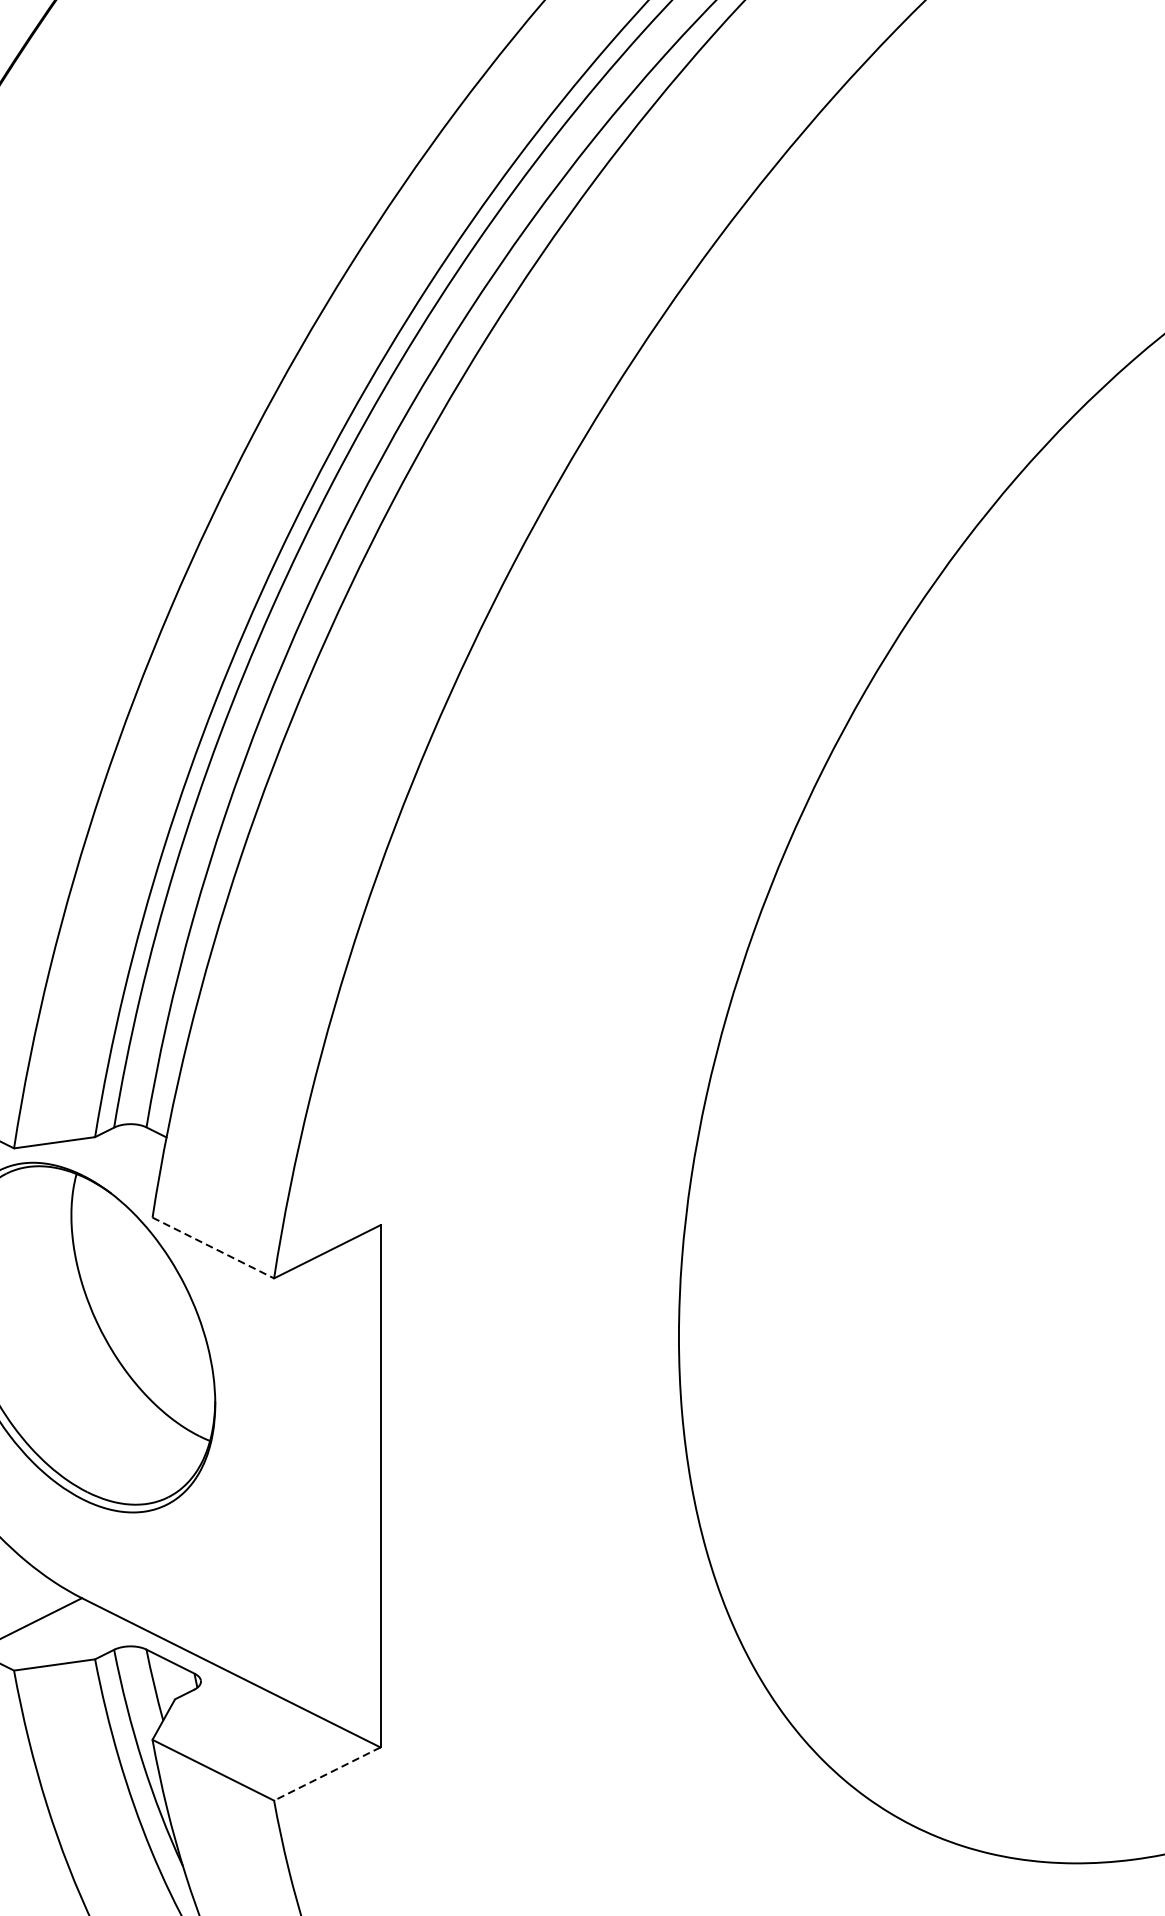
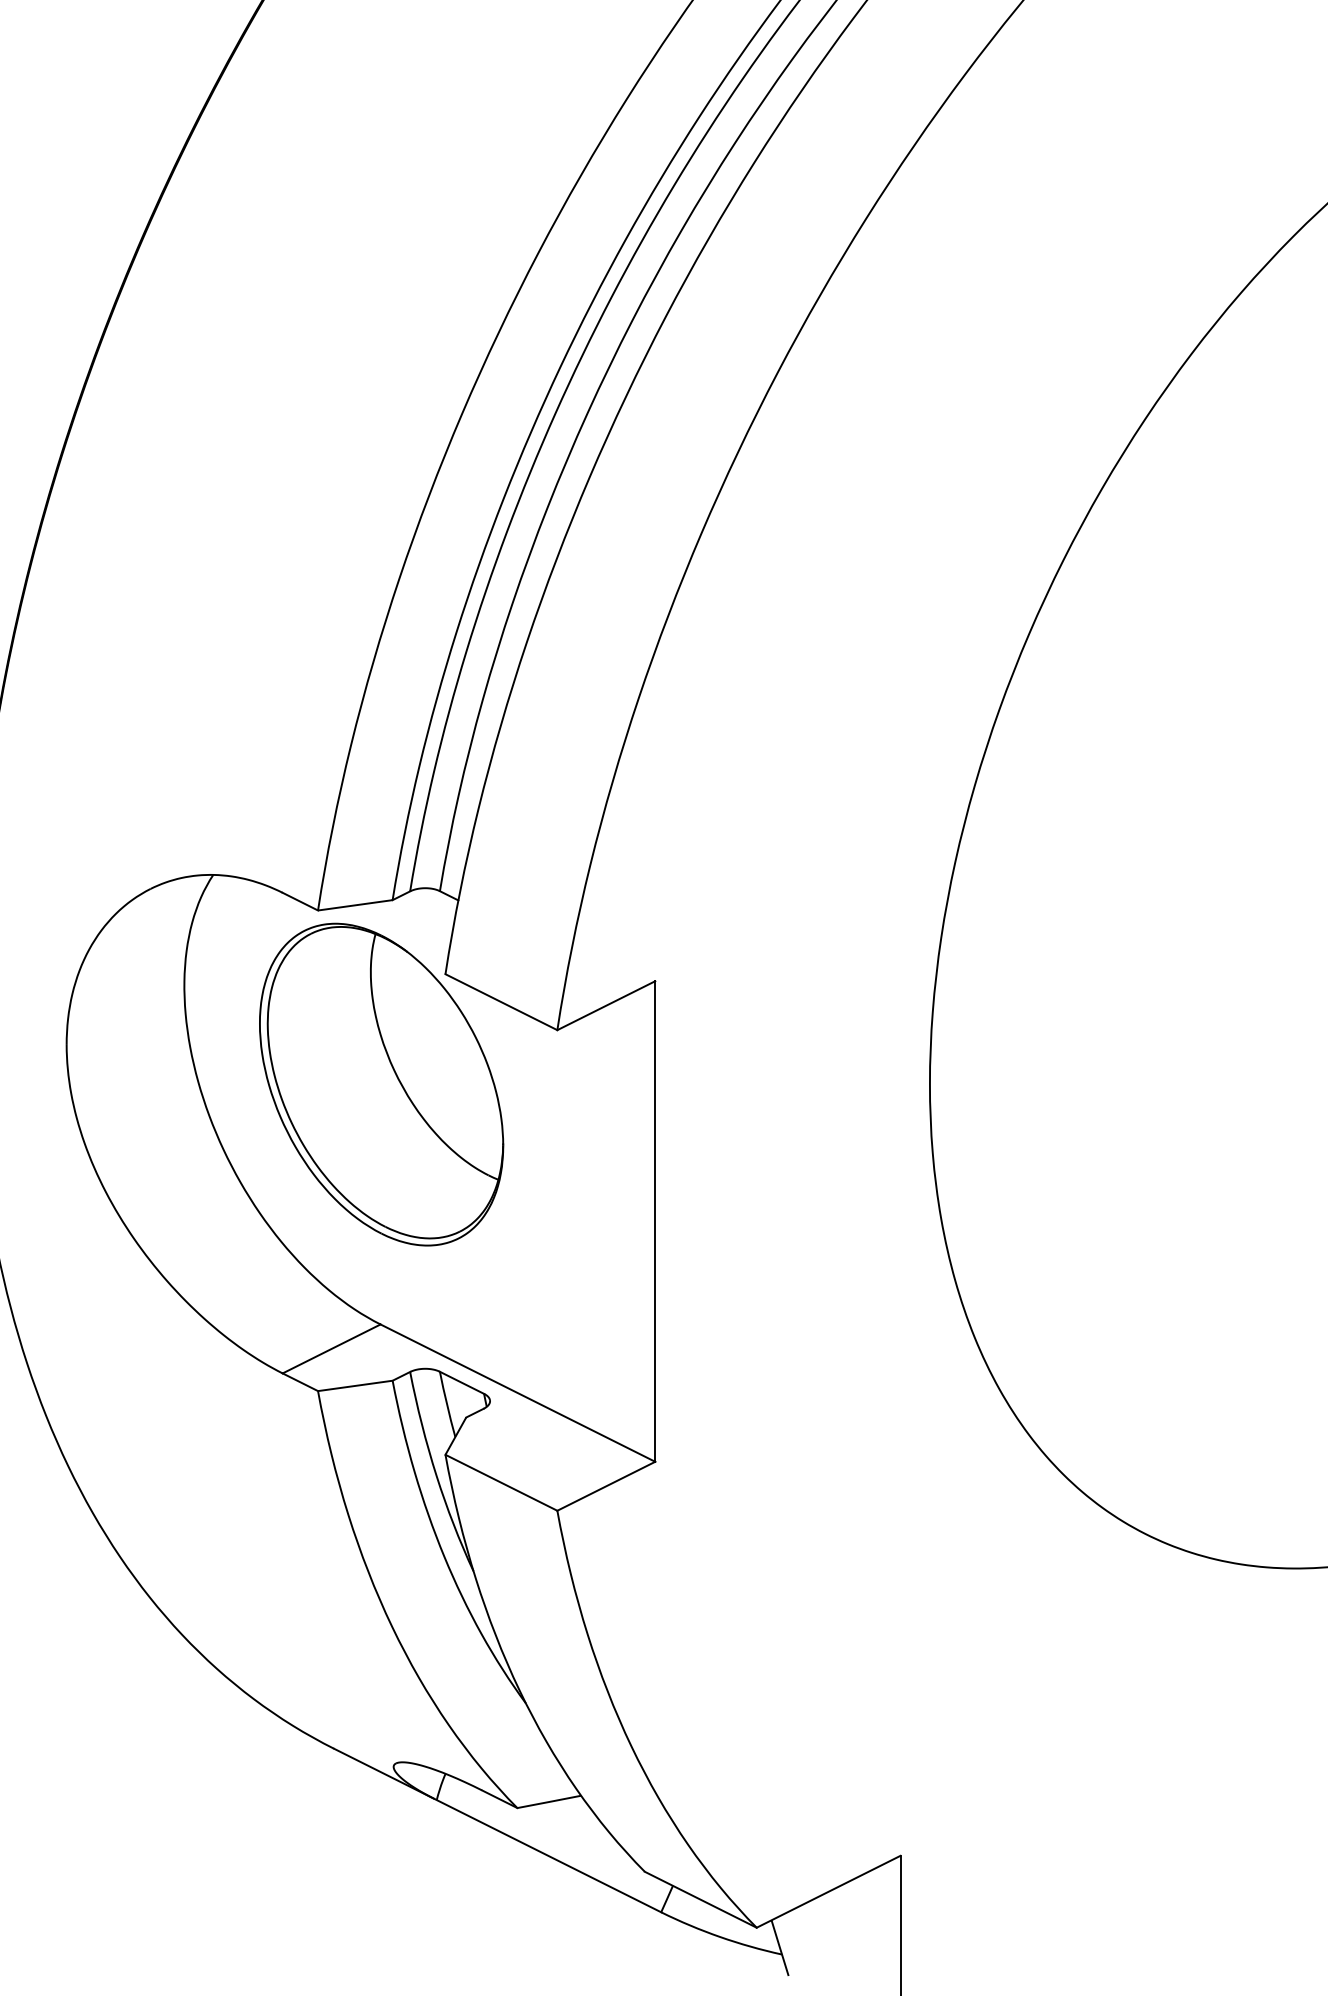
line: (213, 1248) -> (501, 1002), dashed -> solid
line: (327, 1774) -> (606, 1486), dashed -> solid

